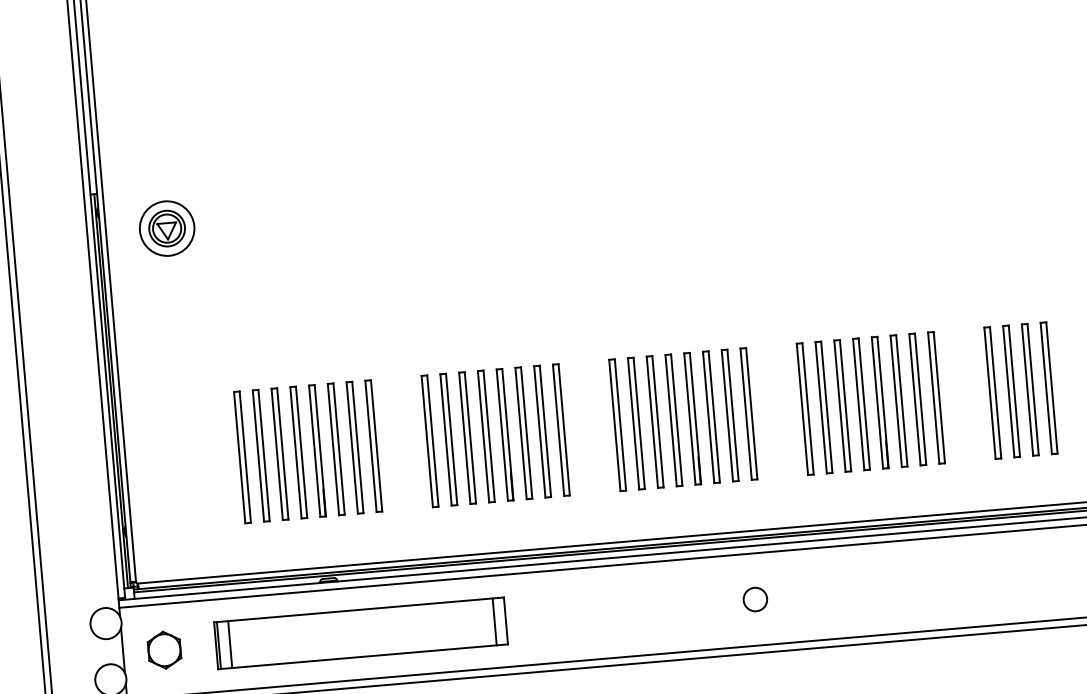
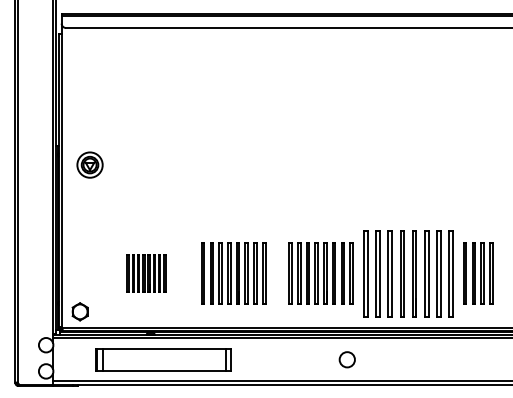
part: (868, 402) -> (407, 273), size x1.4
part: (308, 451) -> (146, 273), size x0.6
circle: (753, 598) -> (346, 359), size x1.4
part: (163, 649) -> (79, 311), moved

